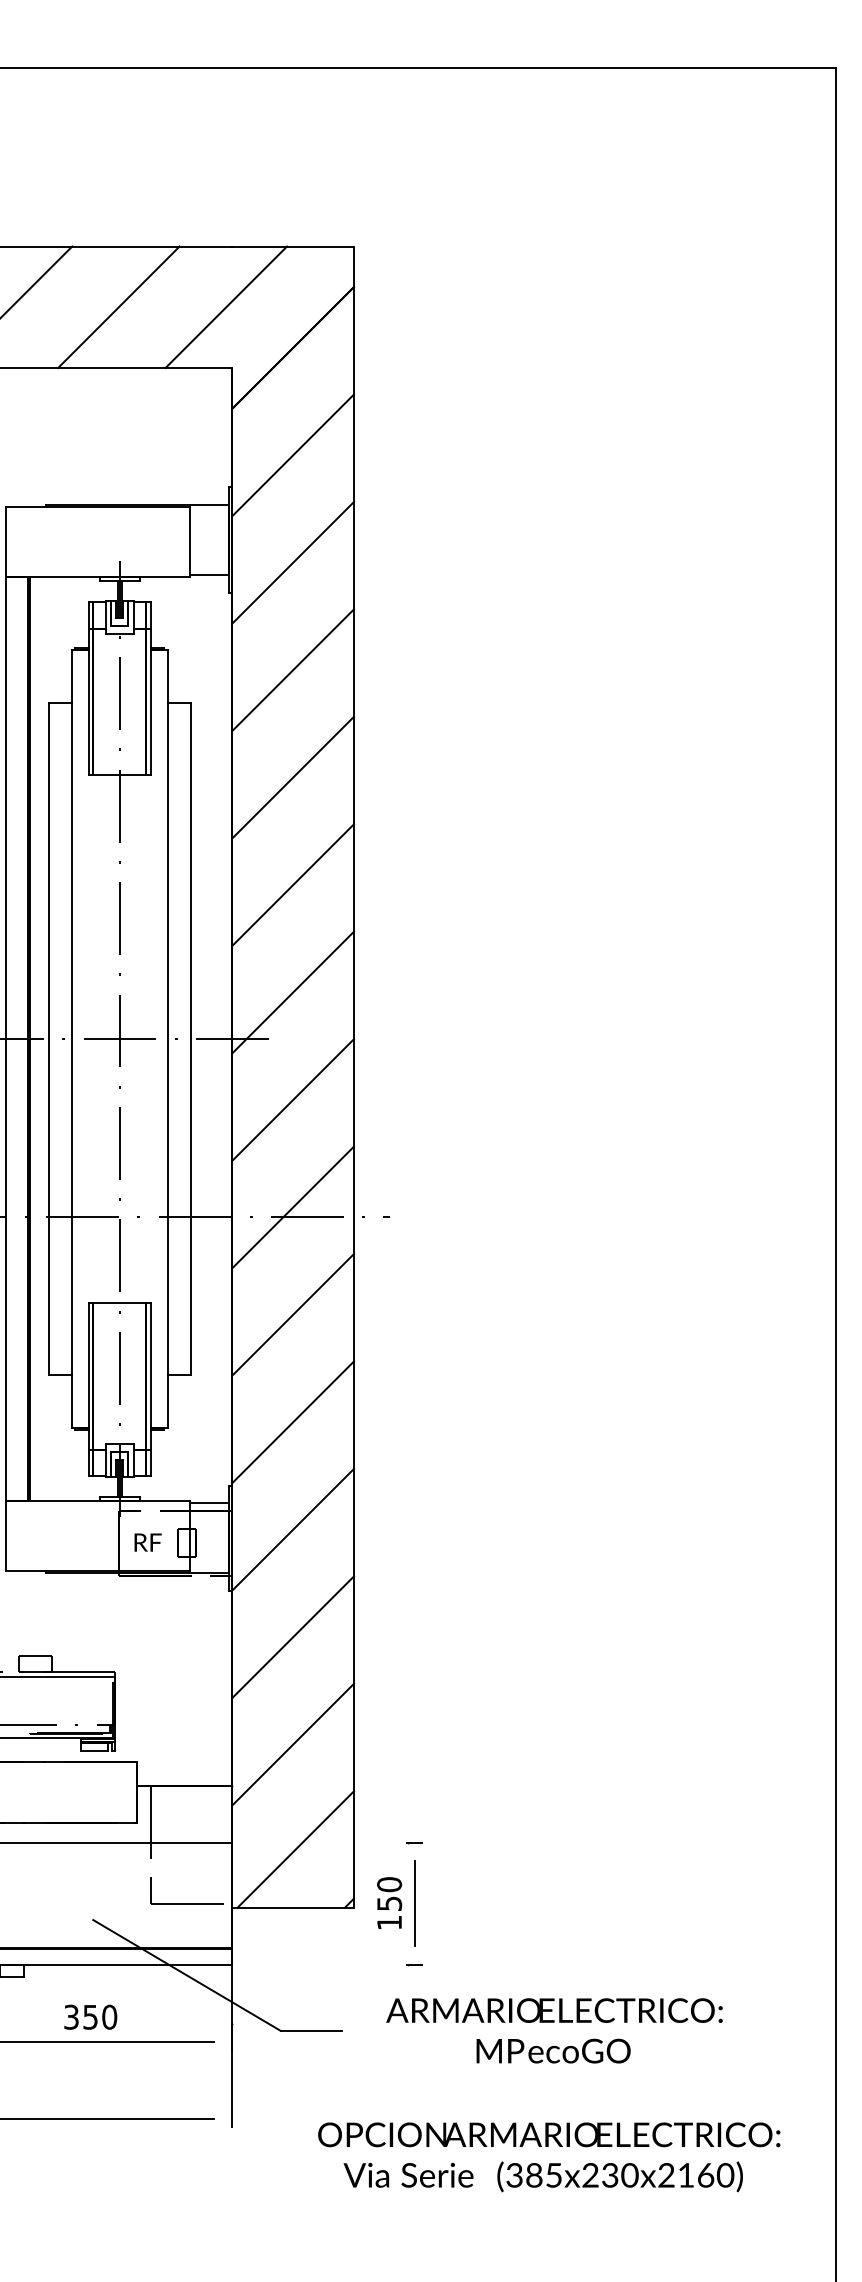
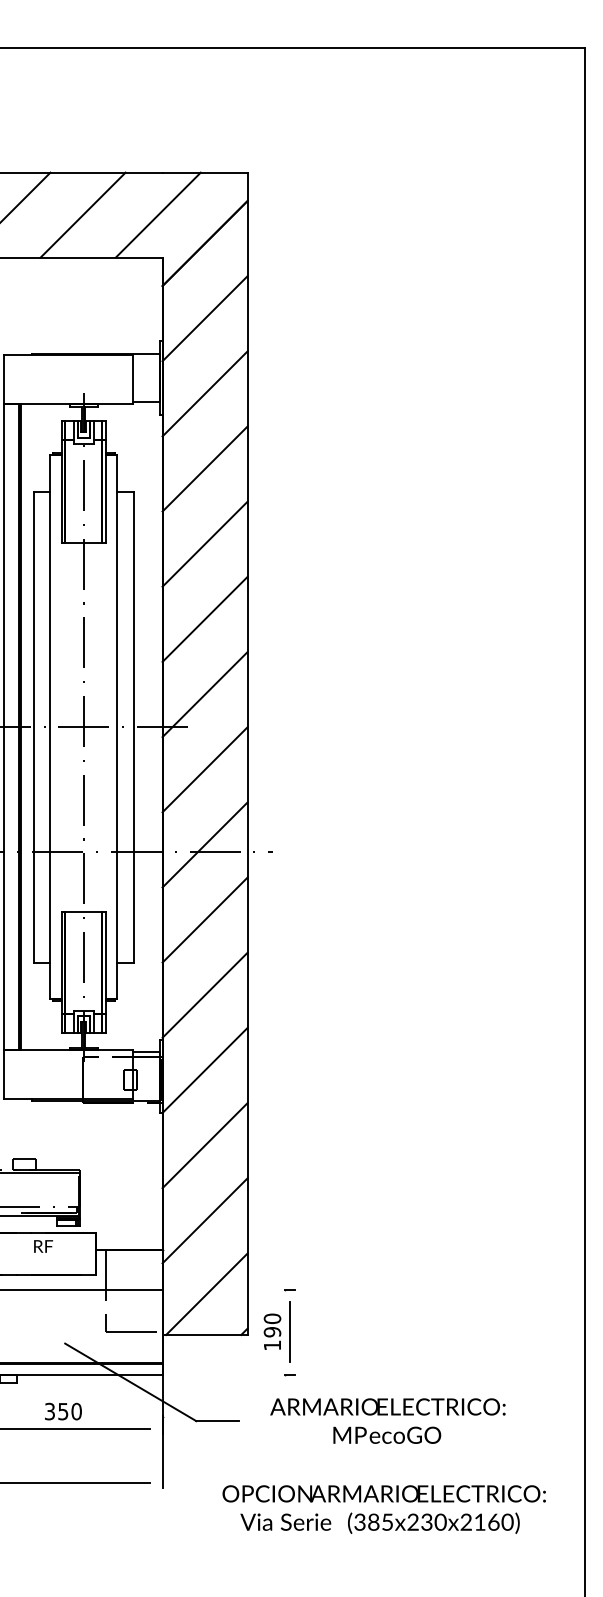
text: (148, 1542) -> (43, 1246), moved
text: (388, 1904) -> (271, 1332), 150 -> 190

